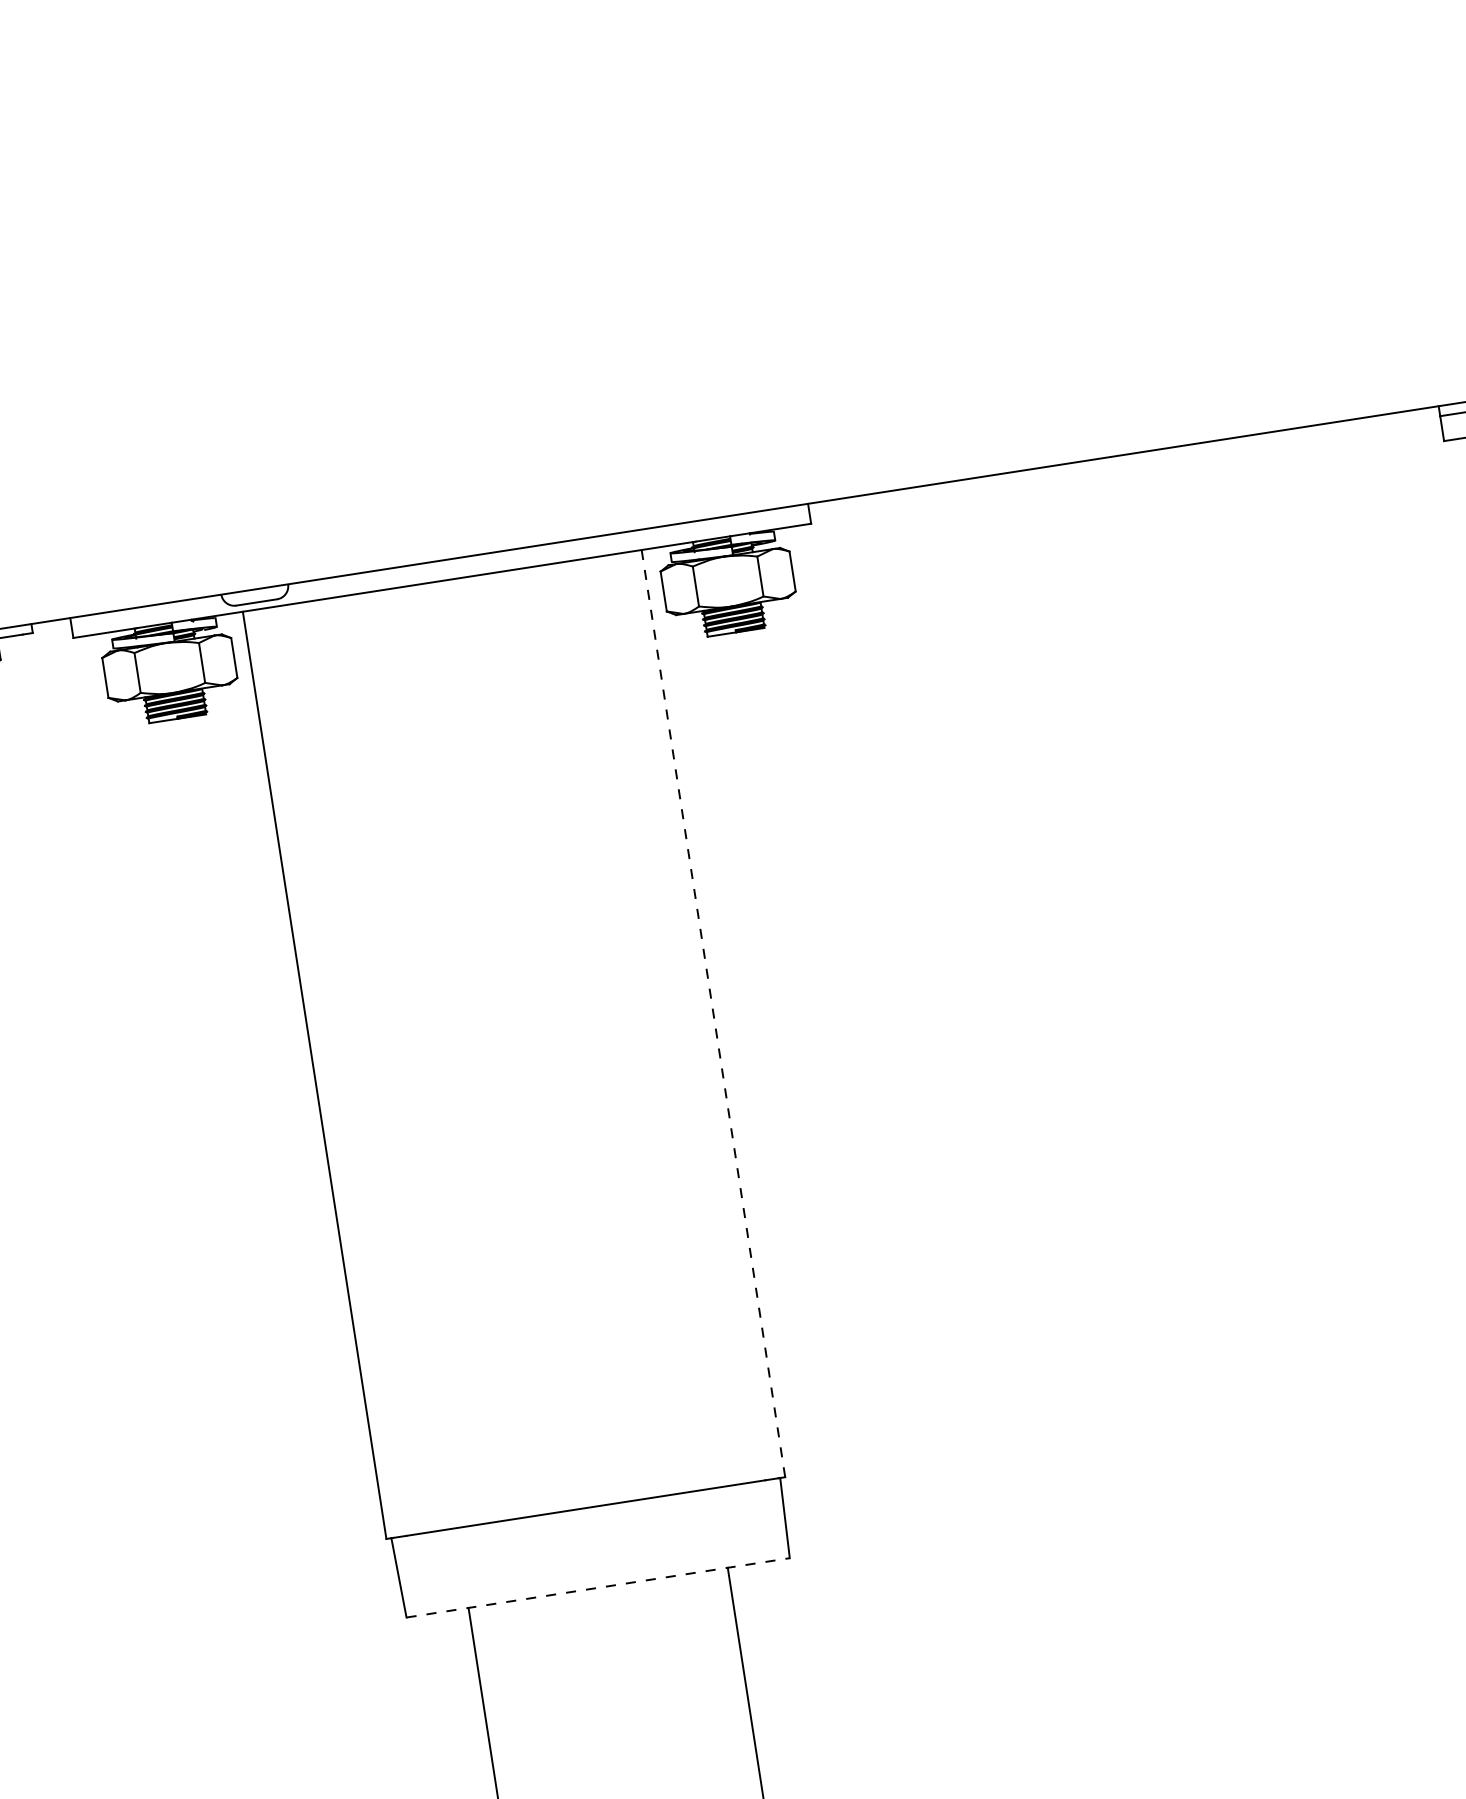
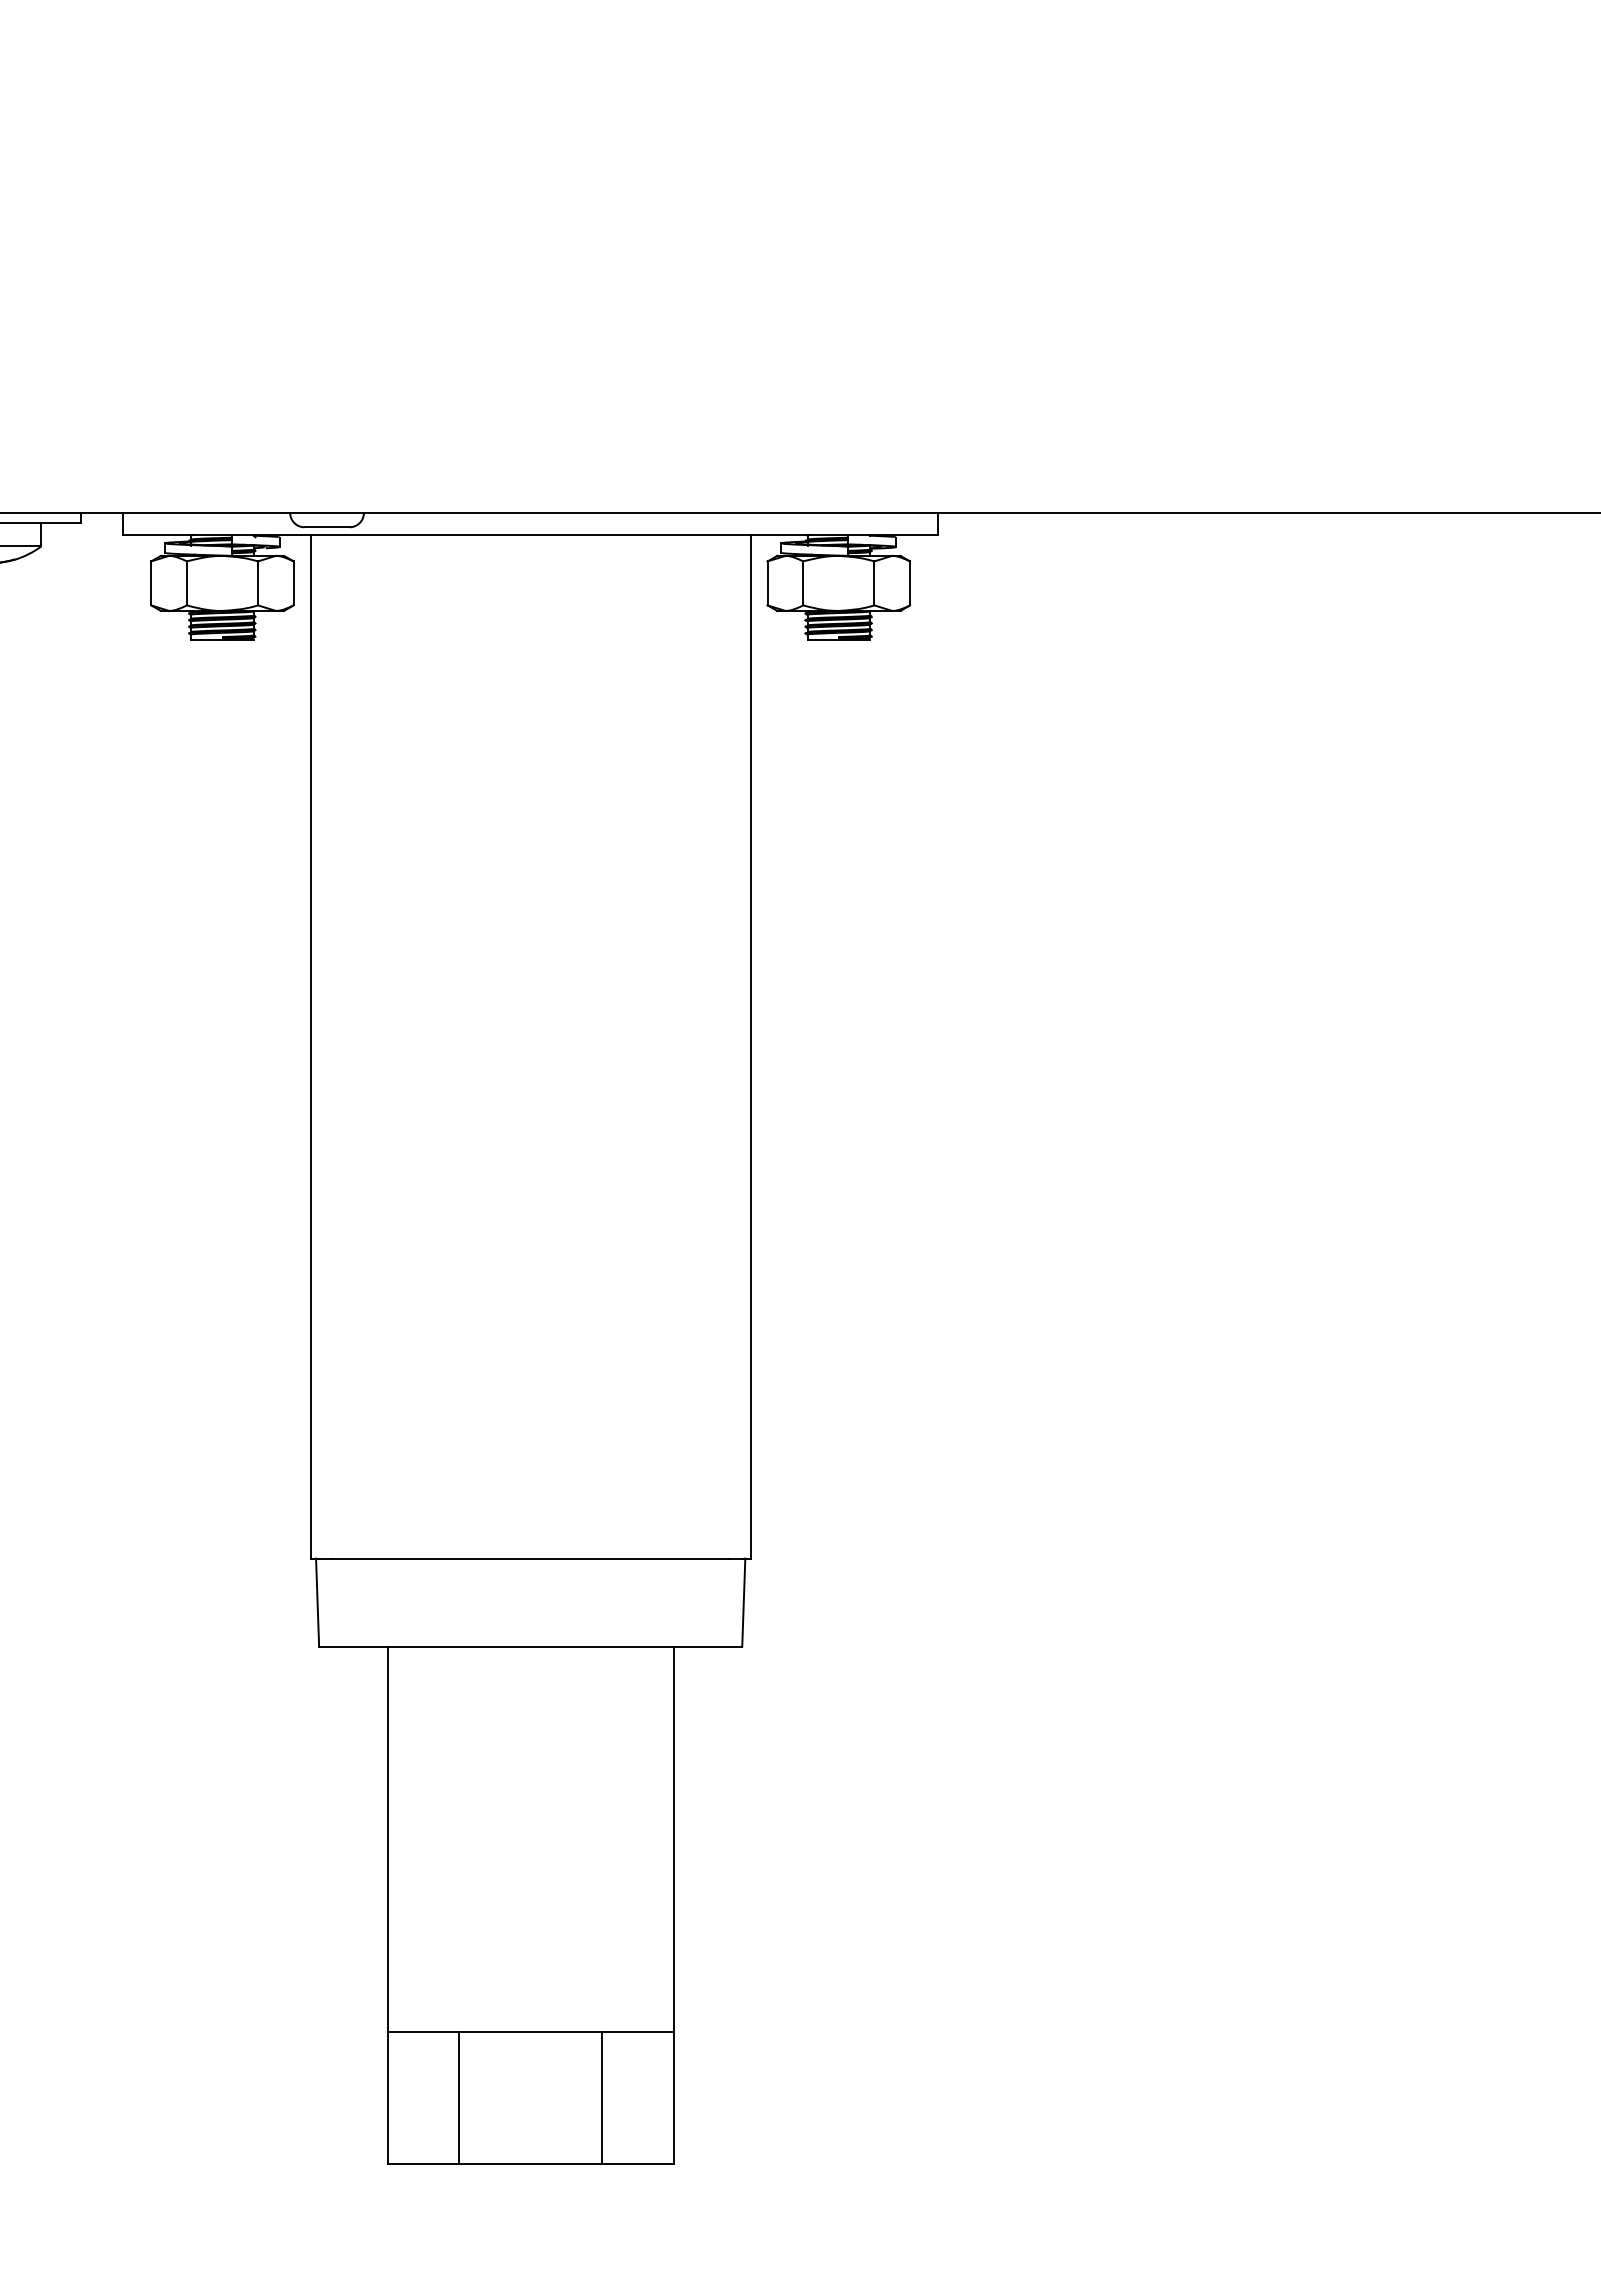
line: (713, 1013) -> (750, 1046), dashed -> solid
line: (597, 1587) -> (530, 1646), dashed -> solid

